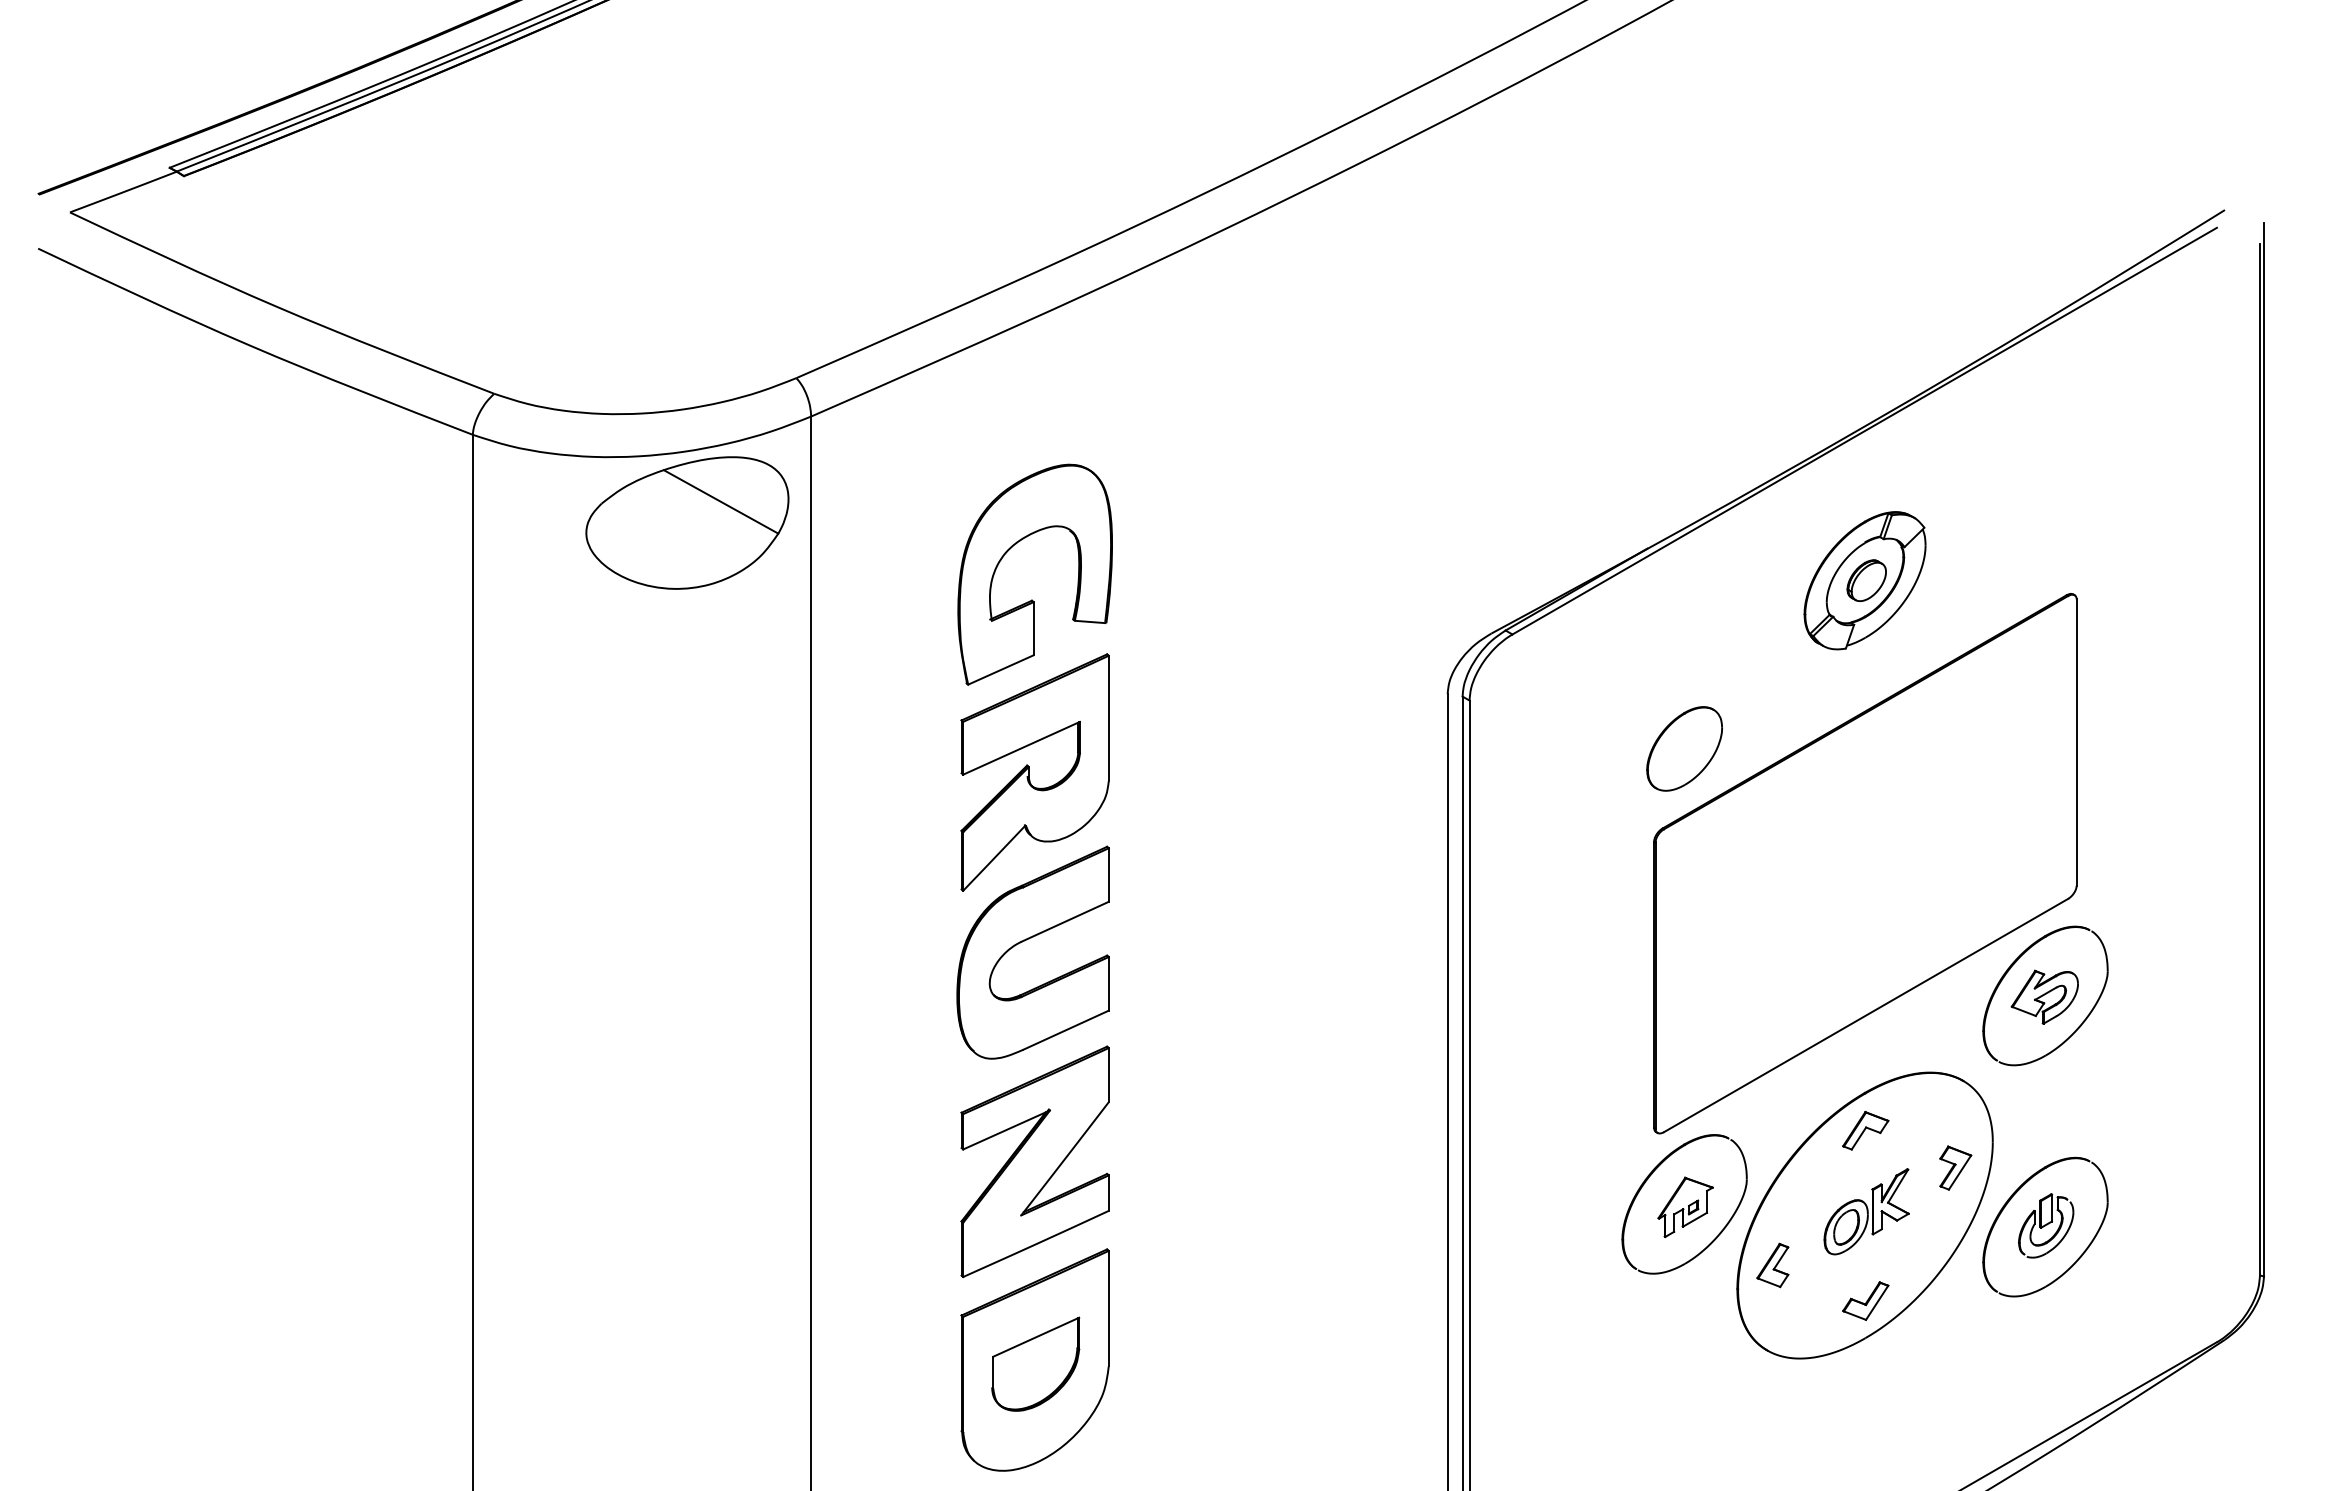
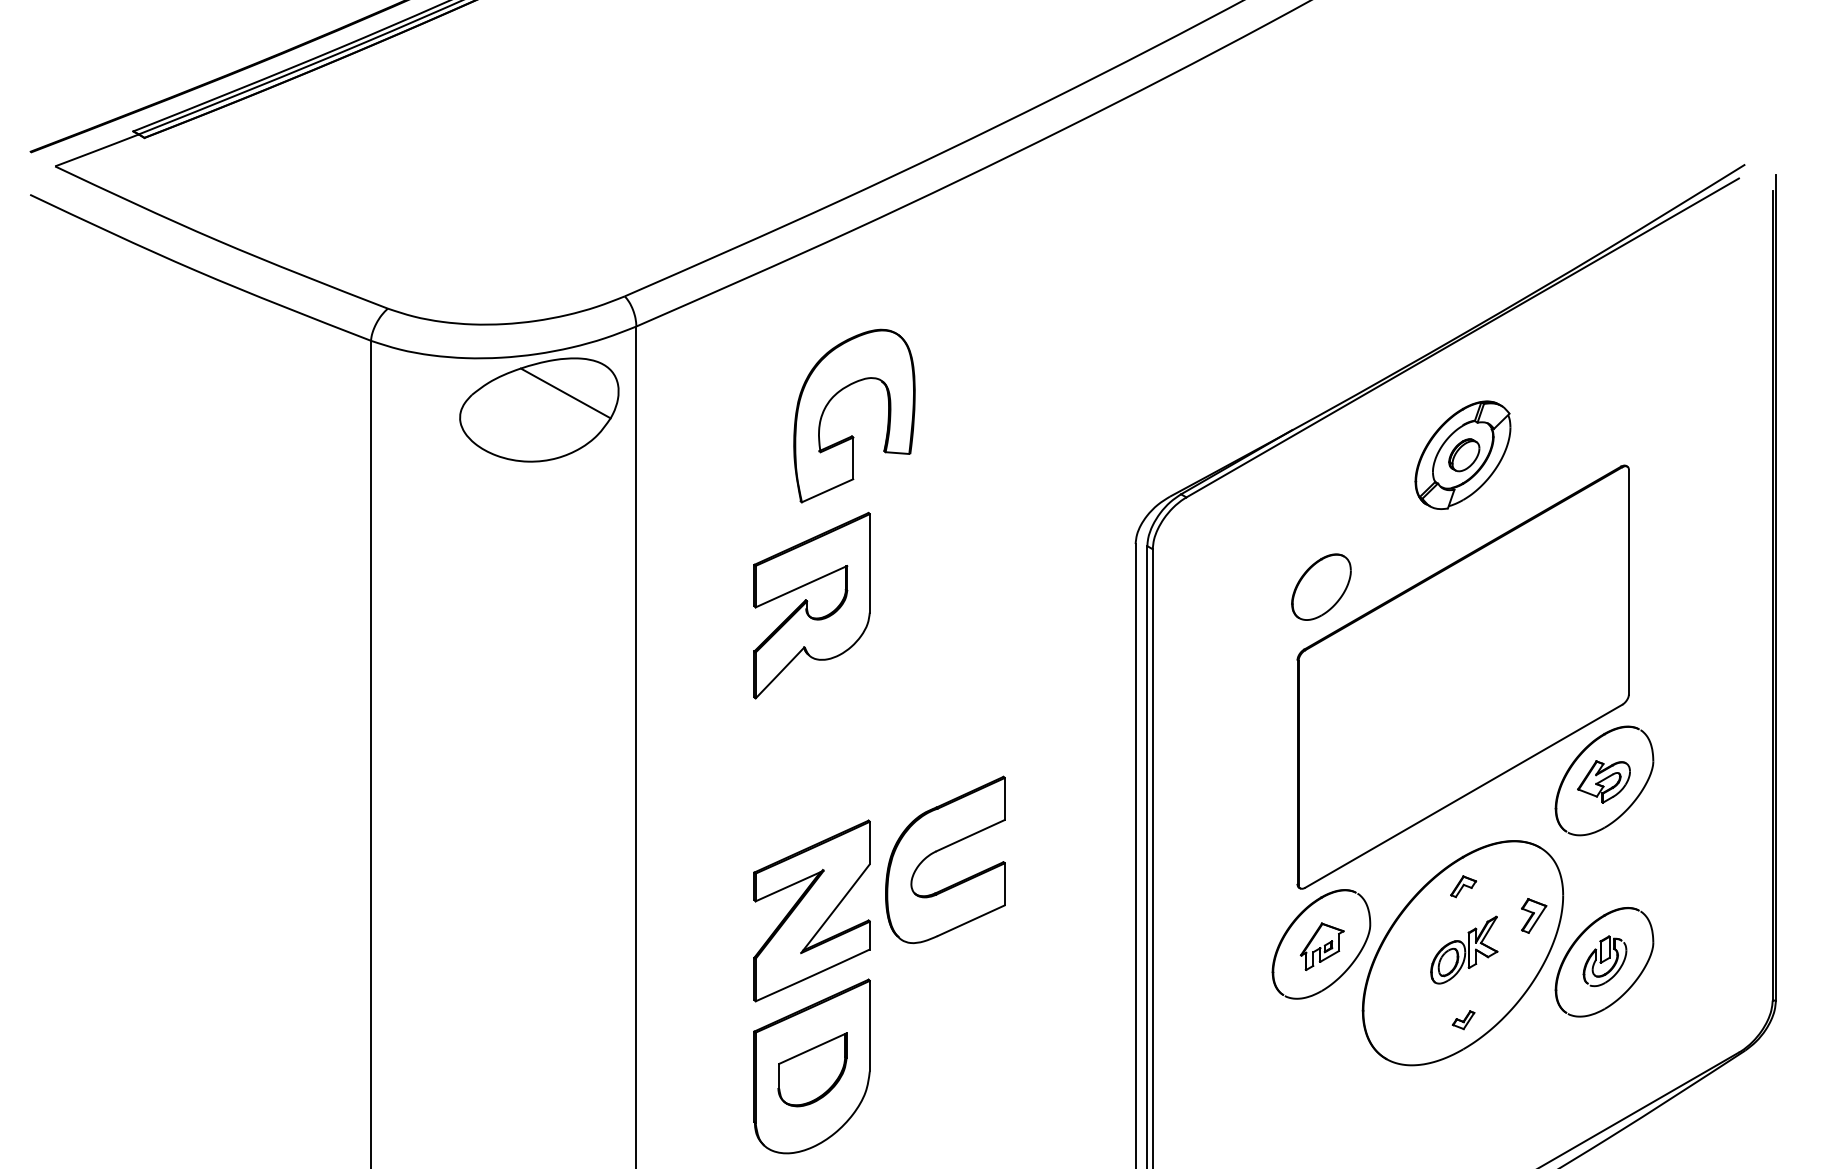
part: (1032, 599) -> (852, 435), moved
part: (1029, 939) -> (942, 849), moved
part: (1865, 1130) -> (1463, 886), size x0.7
part: (1772, 1265) -> (1390, 992), removed
part: (1865, 1300) -> (1463, 1019), size x0.6

